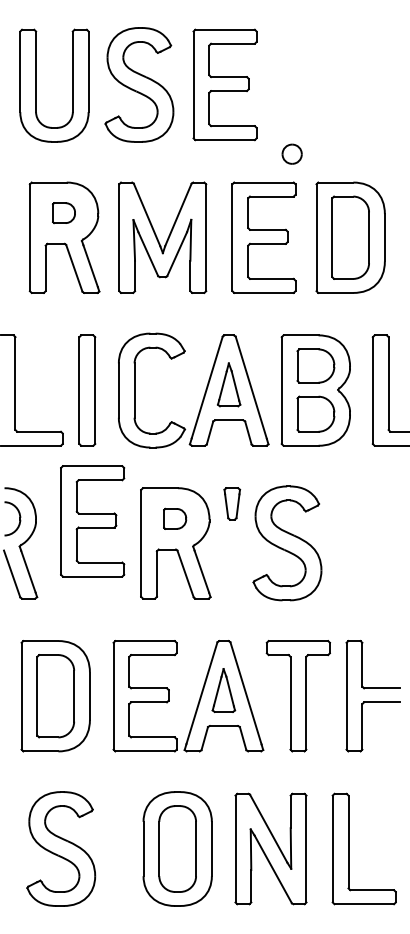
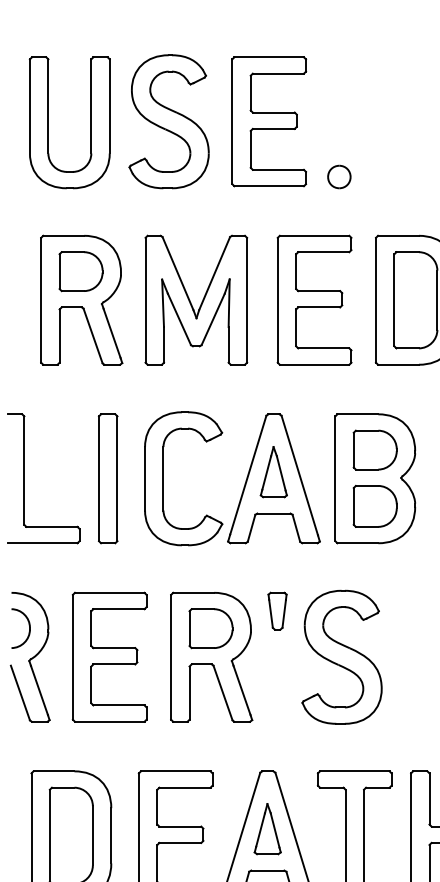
part: (291, 153) -> (338, 176), moved
part: (63, 212) -> (80, 270), size x1.67
part: (174, 518) -> (210, 628), size x1.67
part: (92, 521) -> (109, 657), moved

